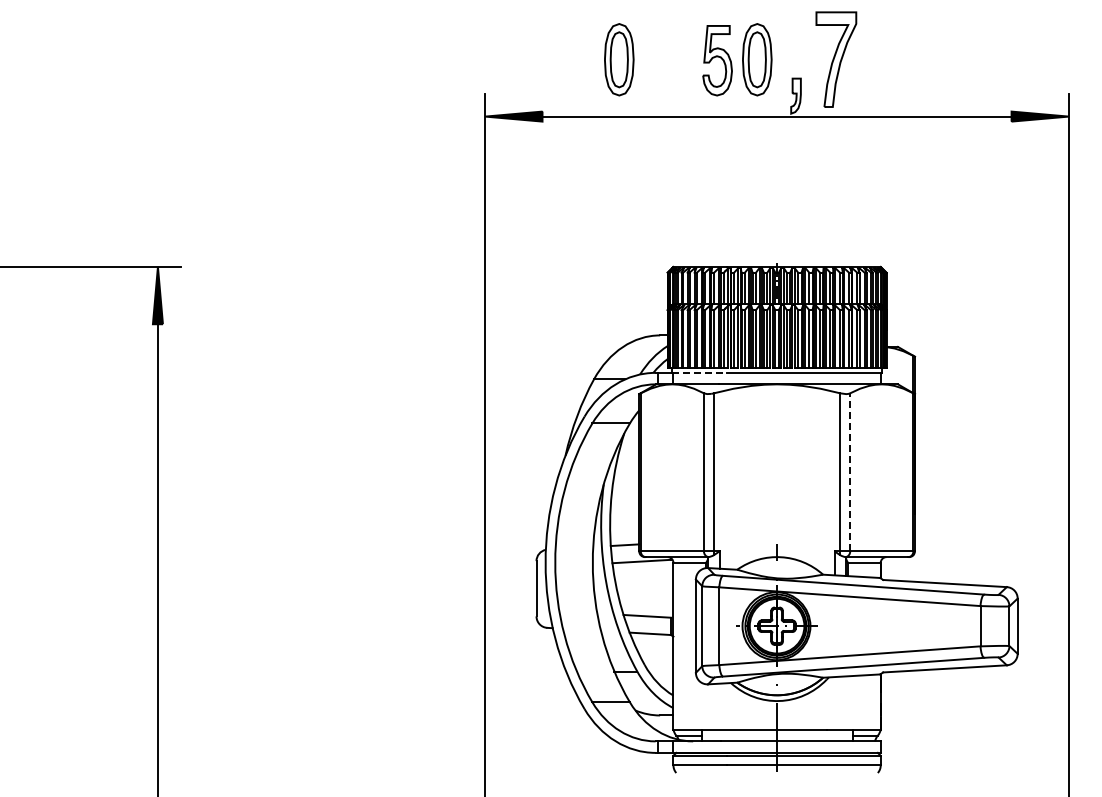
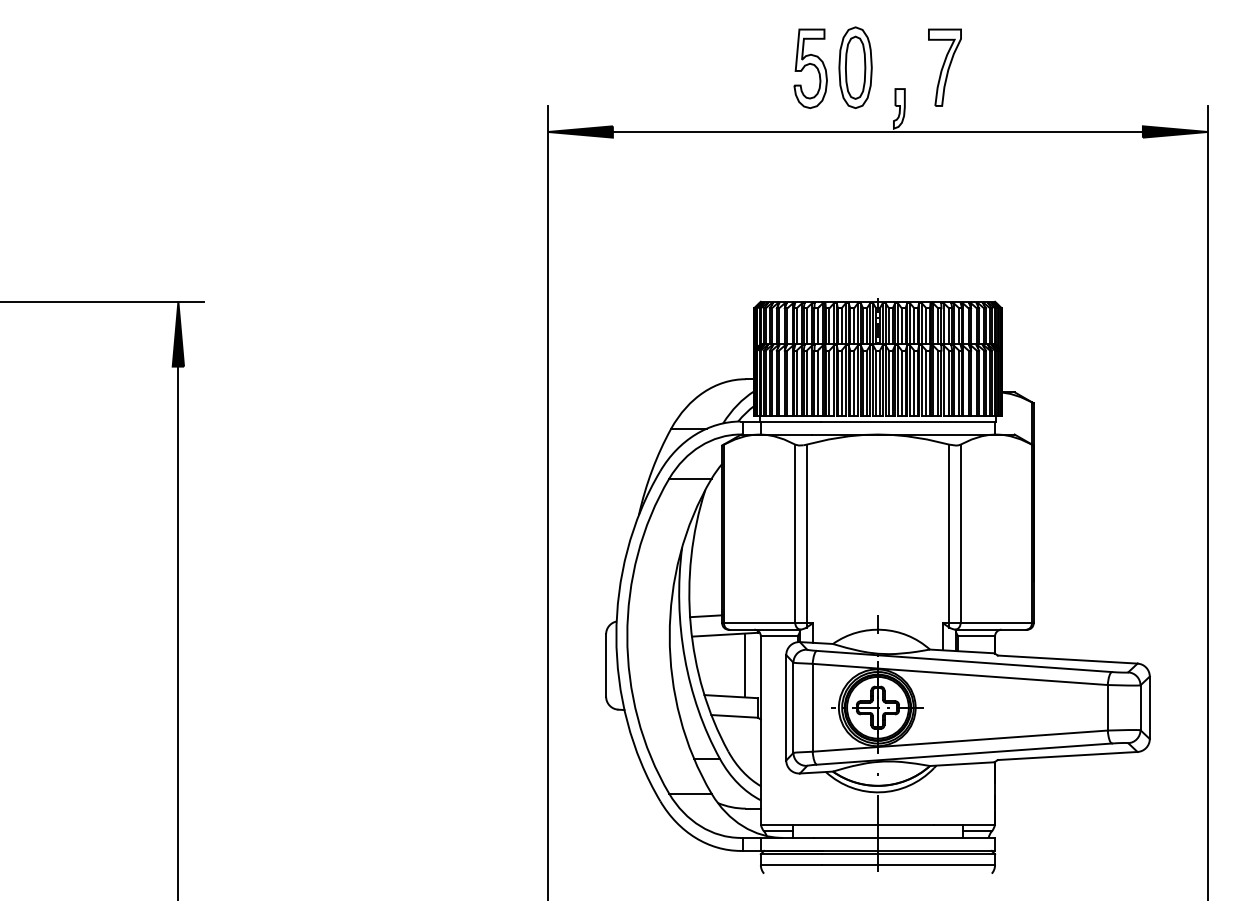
part: (619, 59) -> (699, 67), removed
part: (836, 59) -> (945, 67), size x0.71
line: (700, 373) -> (791, 422), dashed -> solid
line: (850, 471) -> (960, 532), dashed -> solid
line: (658, 588) -> (743, 665), added

